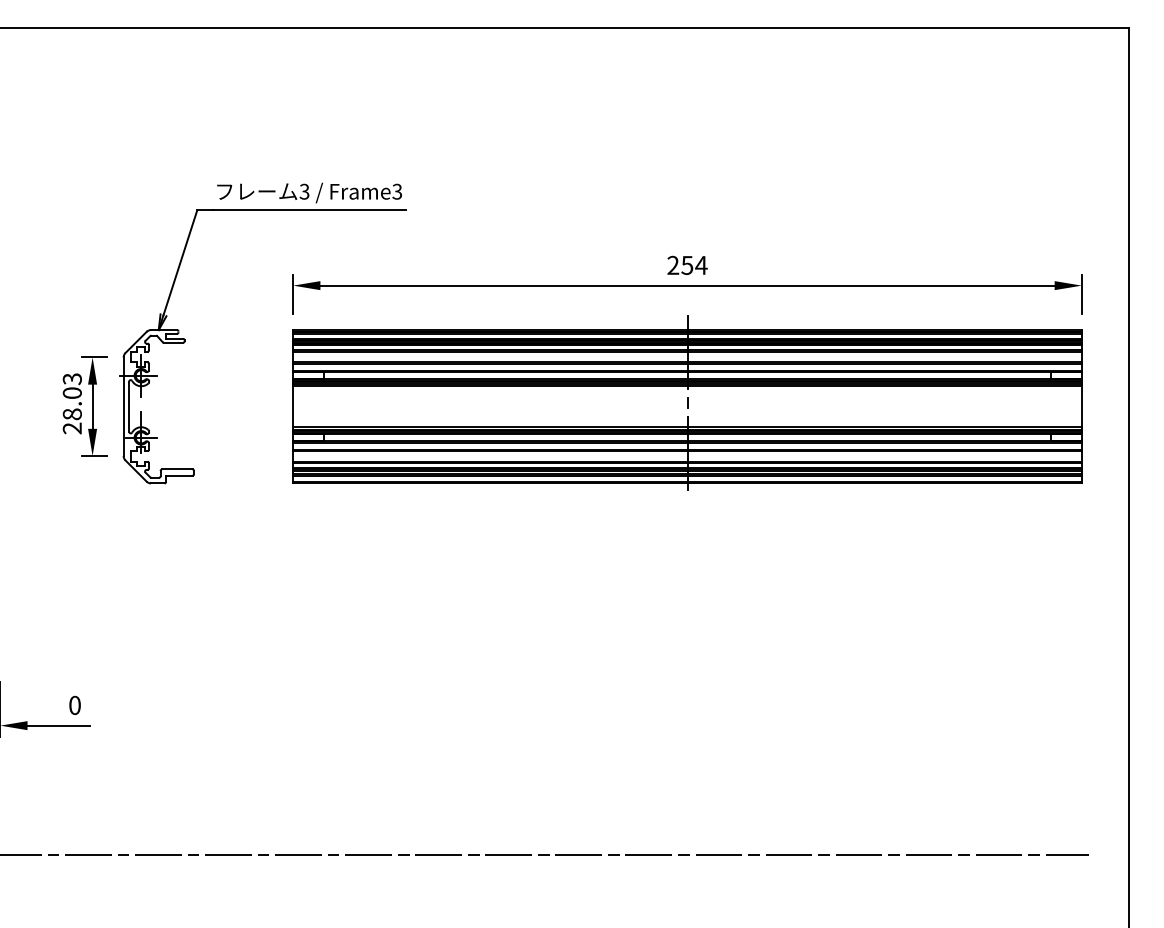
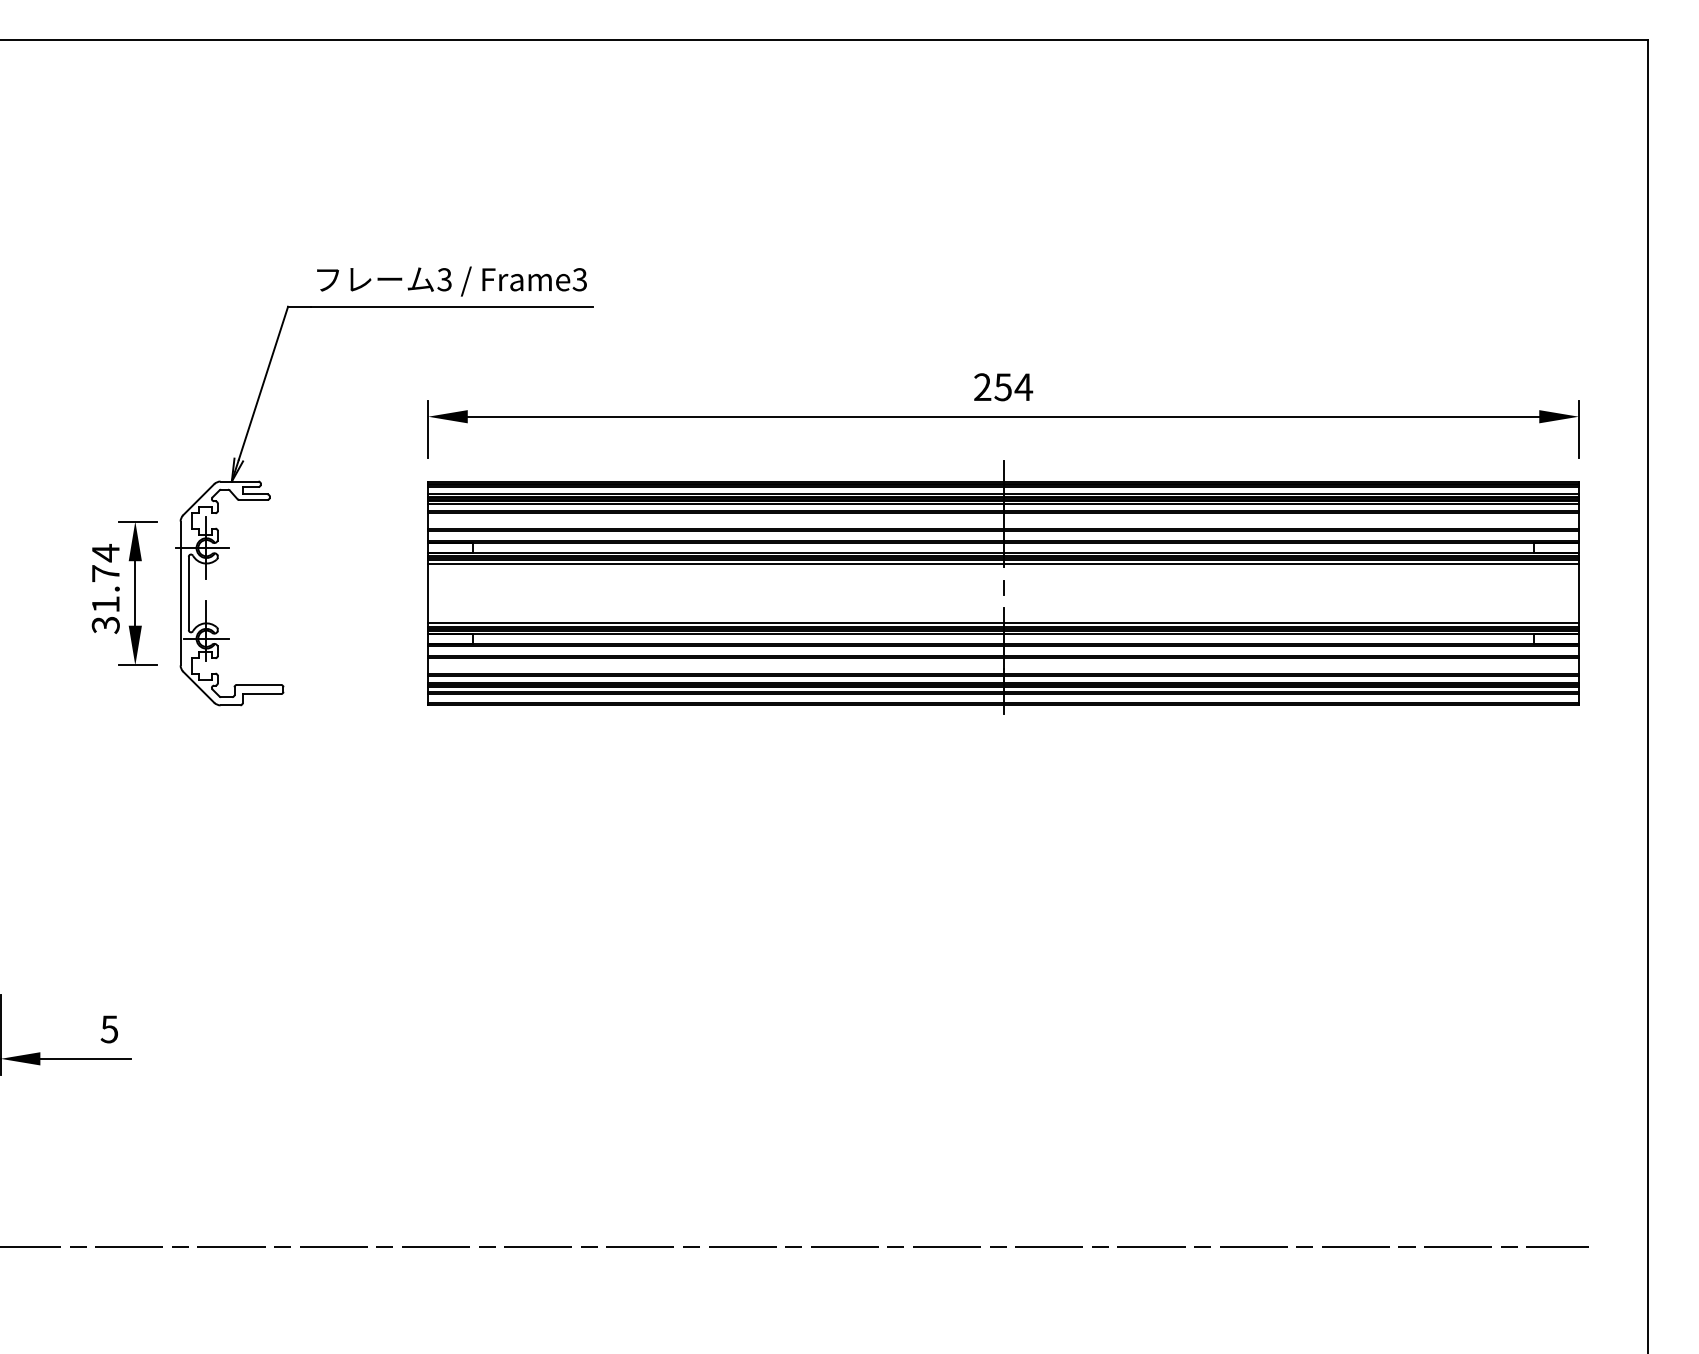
text: (71, 403) -> (104, 588), 28.03 -> 31.74
text: (74, 704) -> (108, 1027), 0 -> 5

